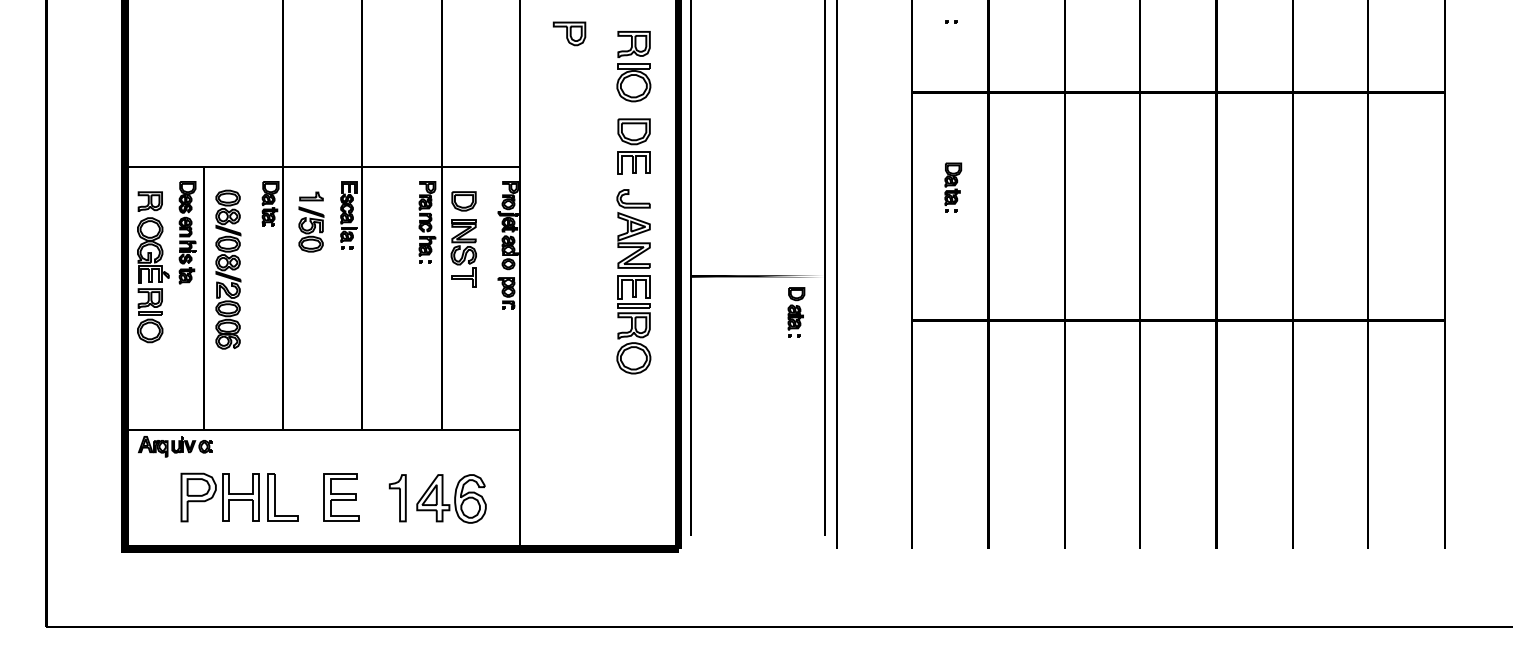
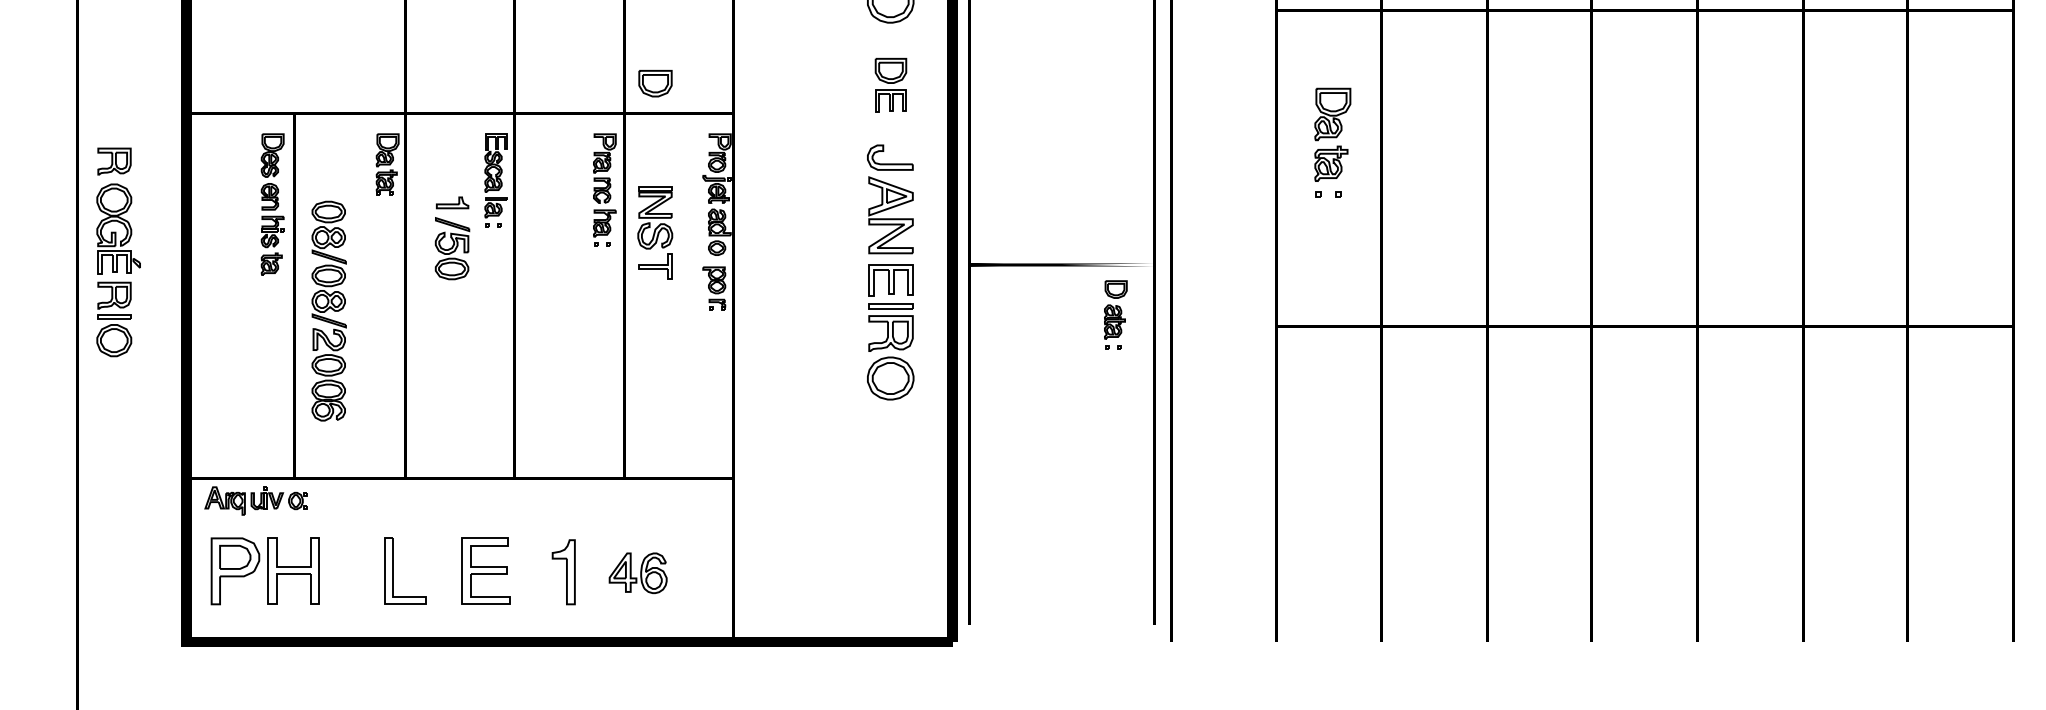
part: (633, 146) -> (890, 85), size x0.7
part: (953, 187) -> (1333, 141), size x1.6
part: (463, 201) -> (654, 83), moved
part: (311, 221) -> (452, 237), moved
part: (153, 267) -> (118, 252), moved
part: (228, 269) -> (329, 310), moved
part: (219, 497) -> (264, 571), moved
part: (451, 498) -> (638, 572), size x0.6

